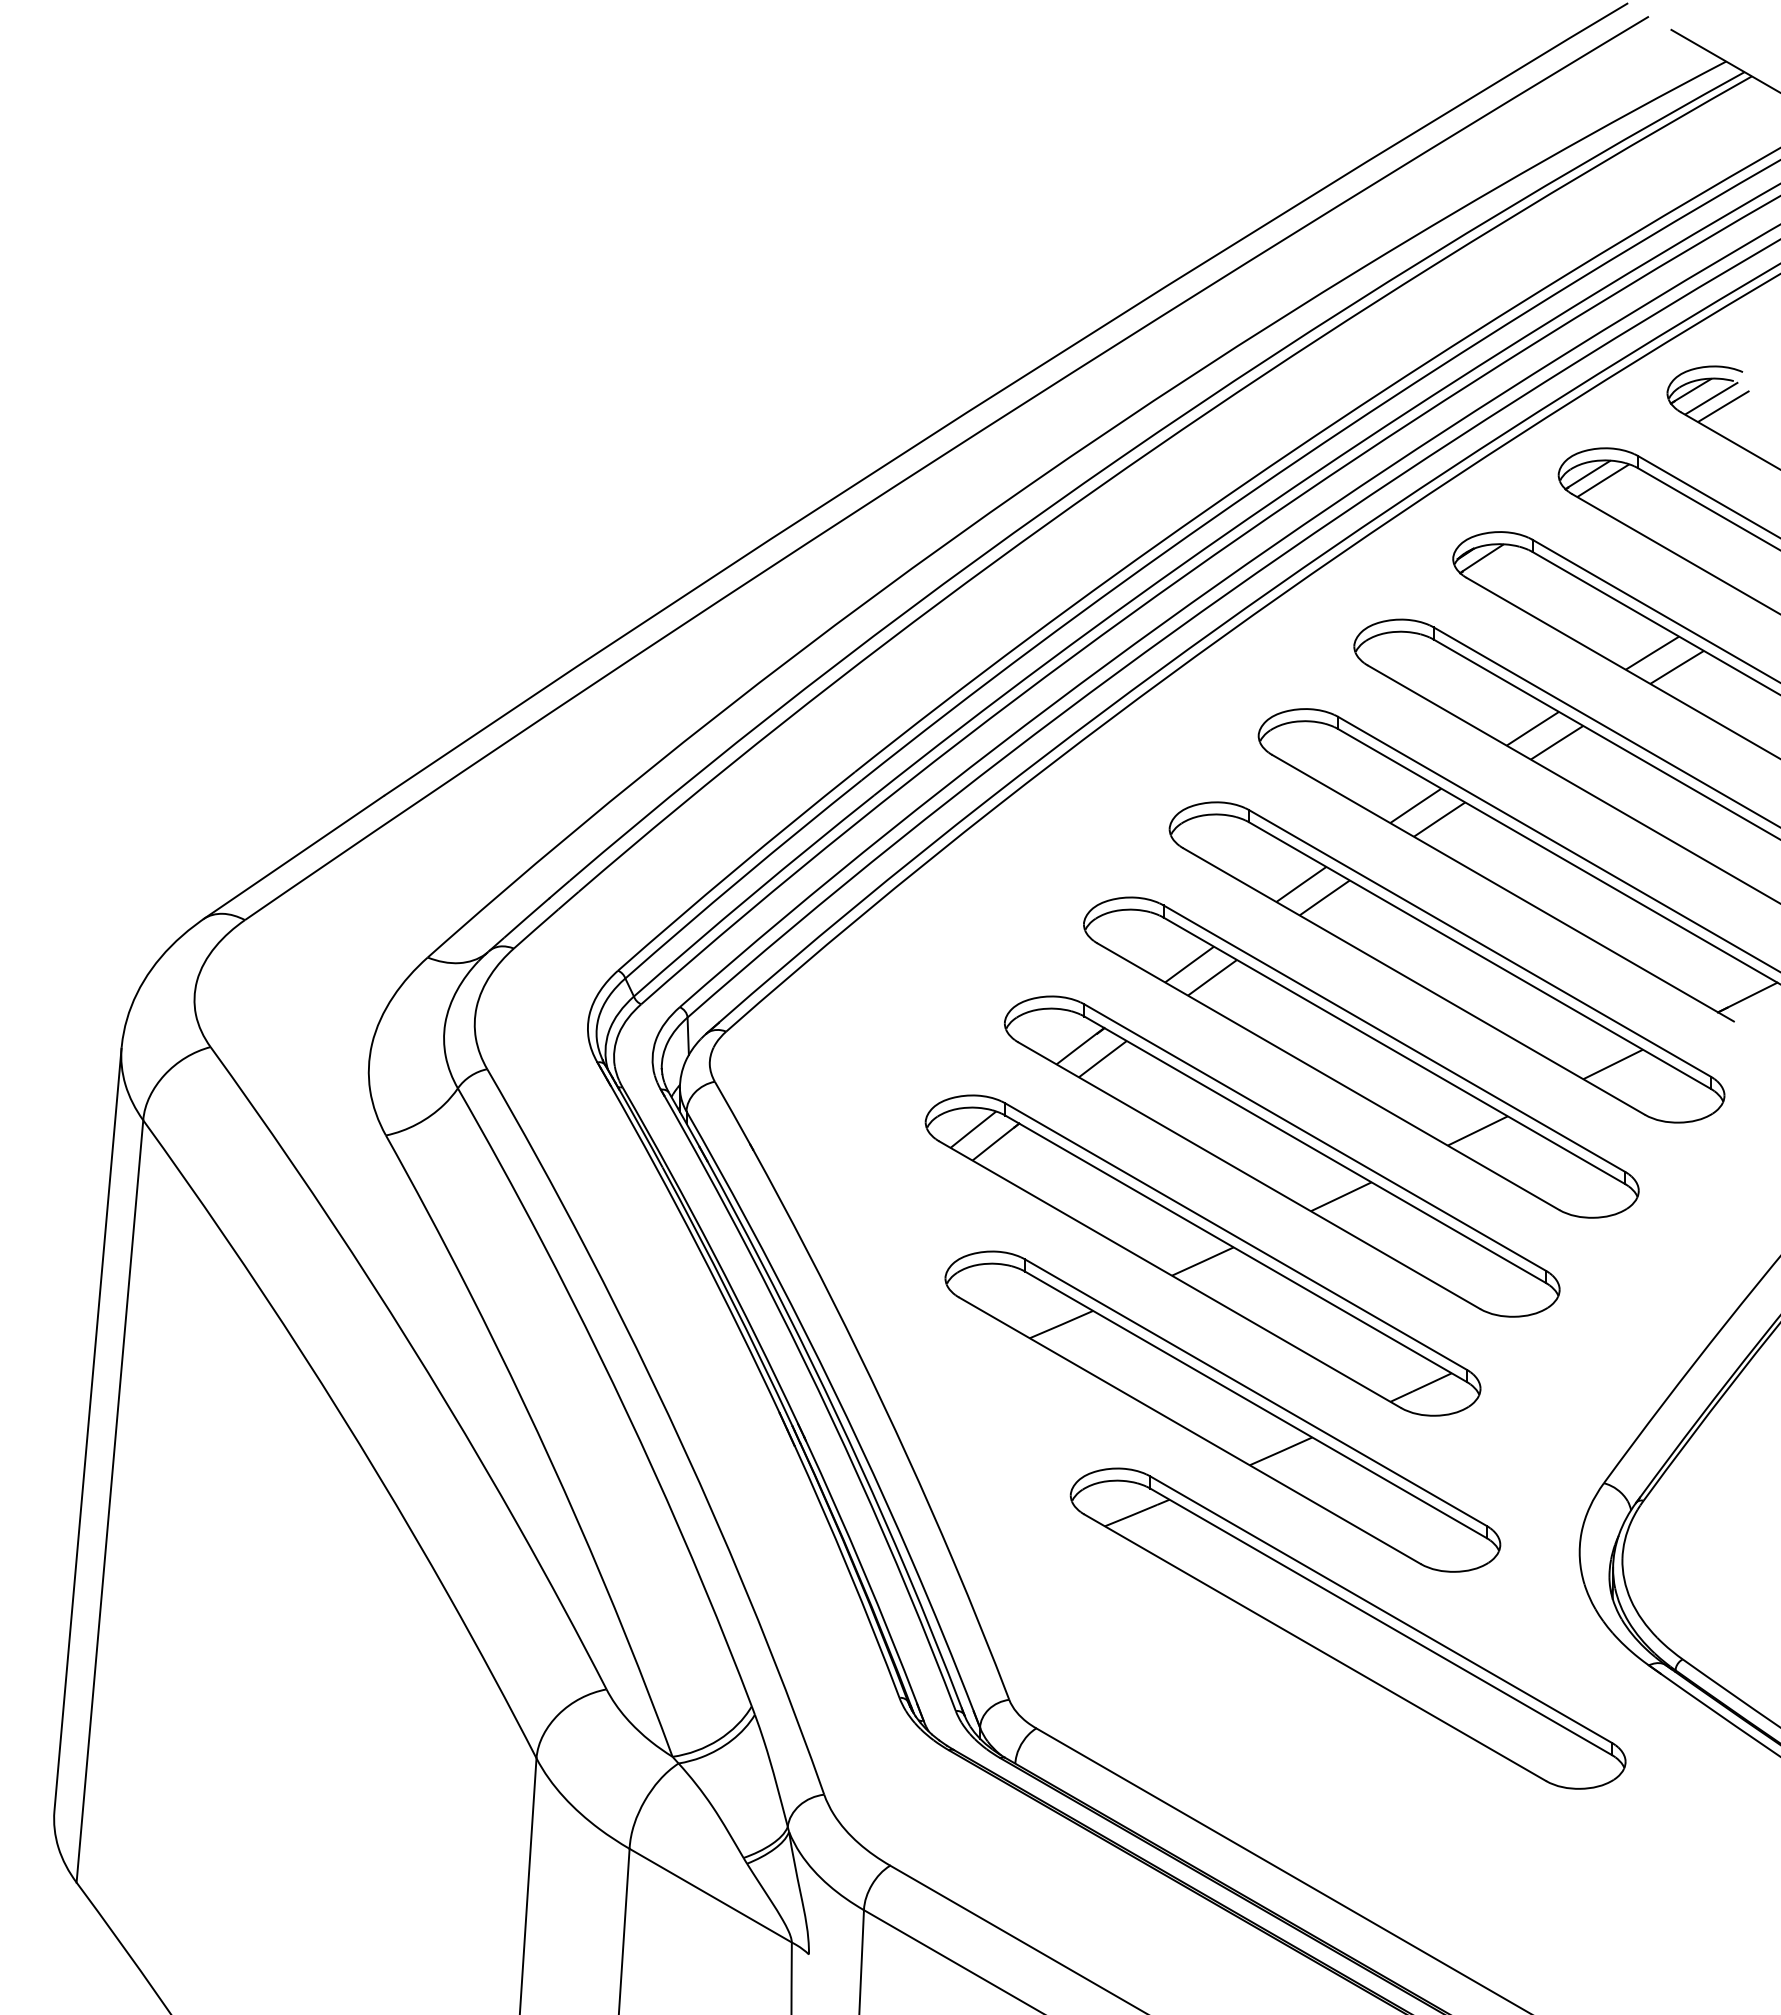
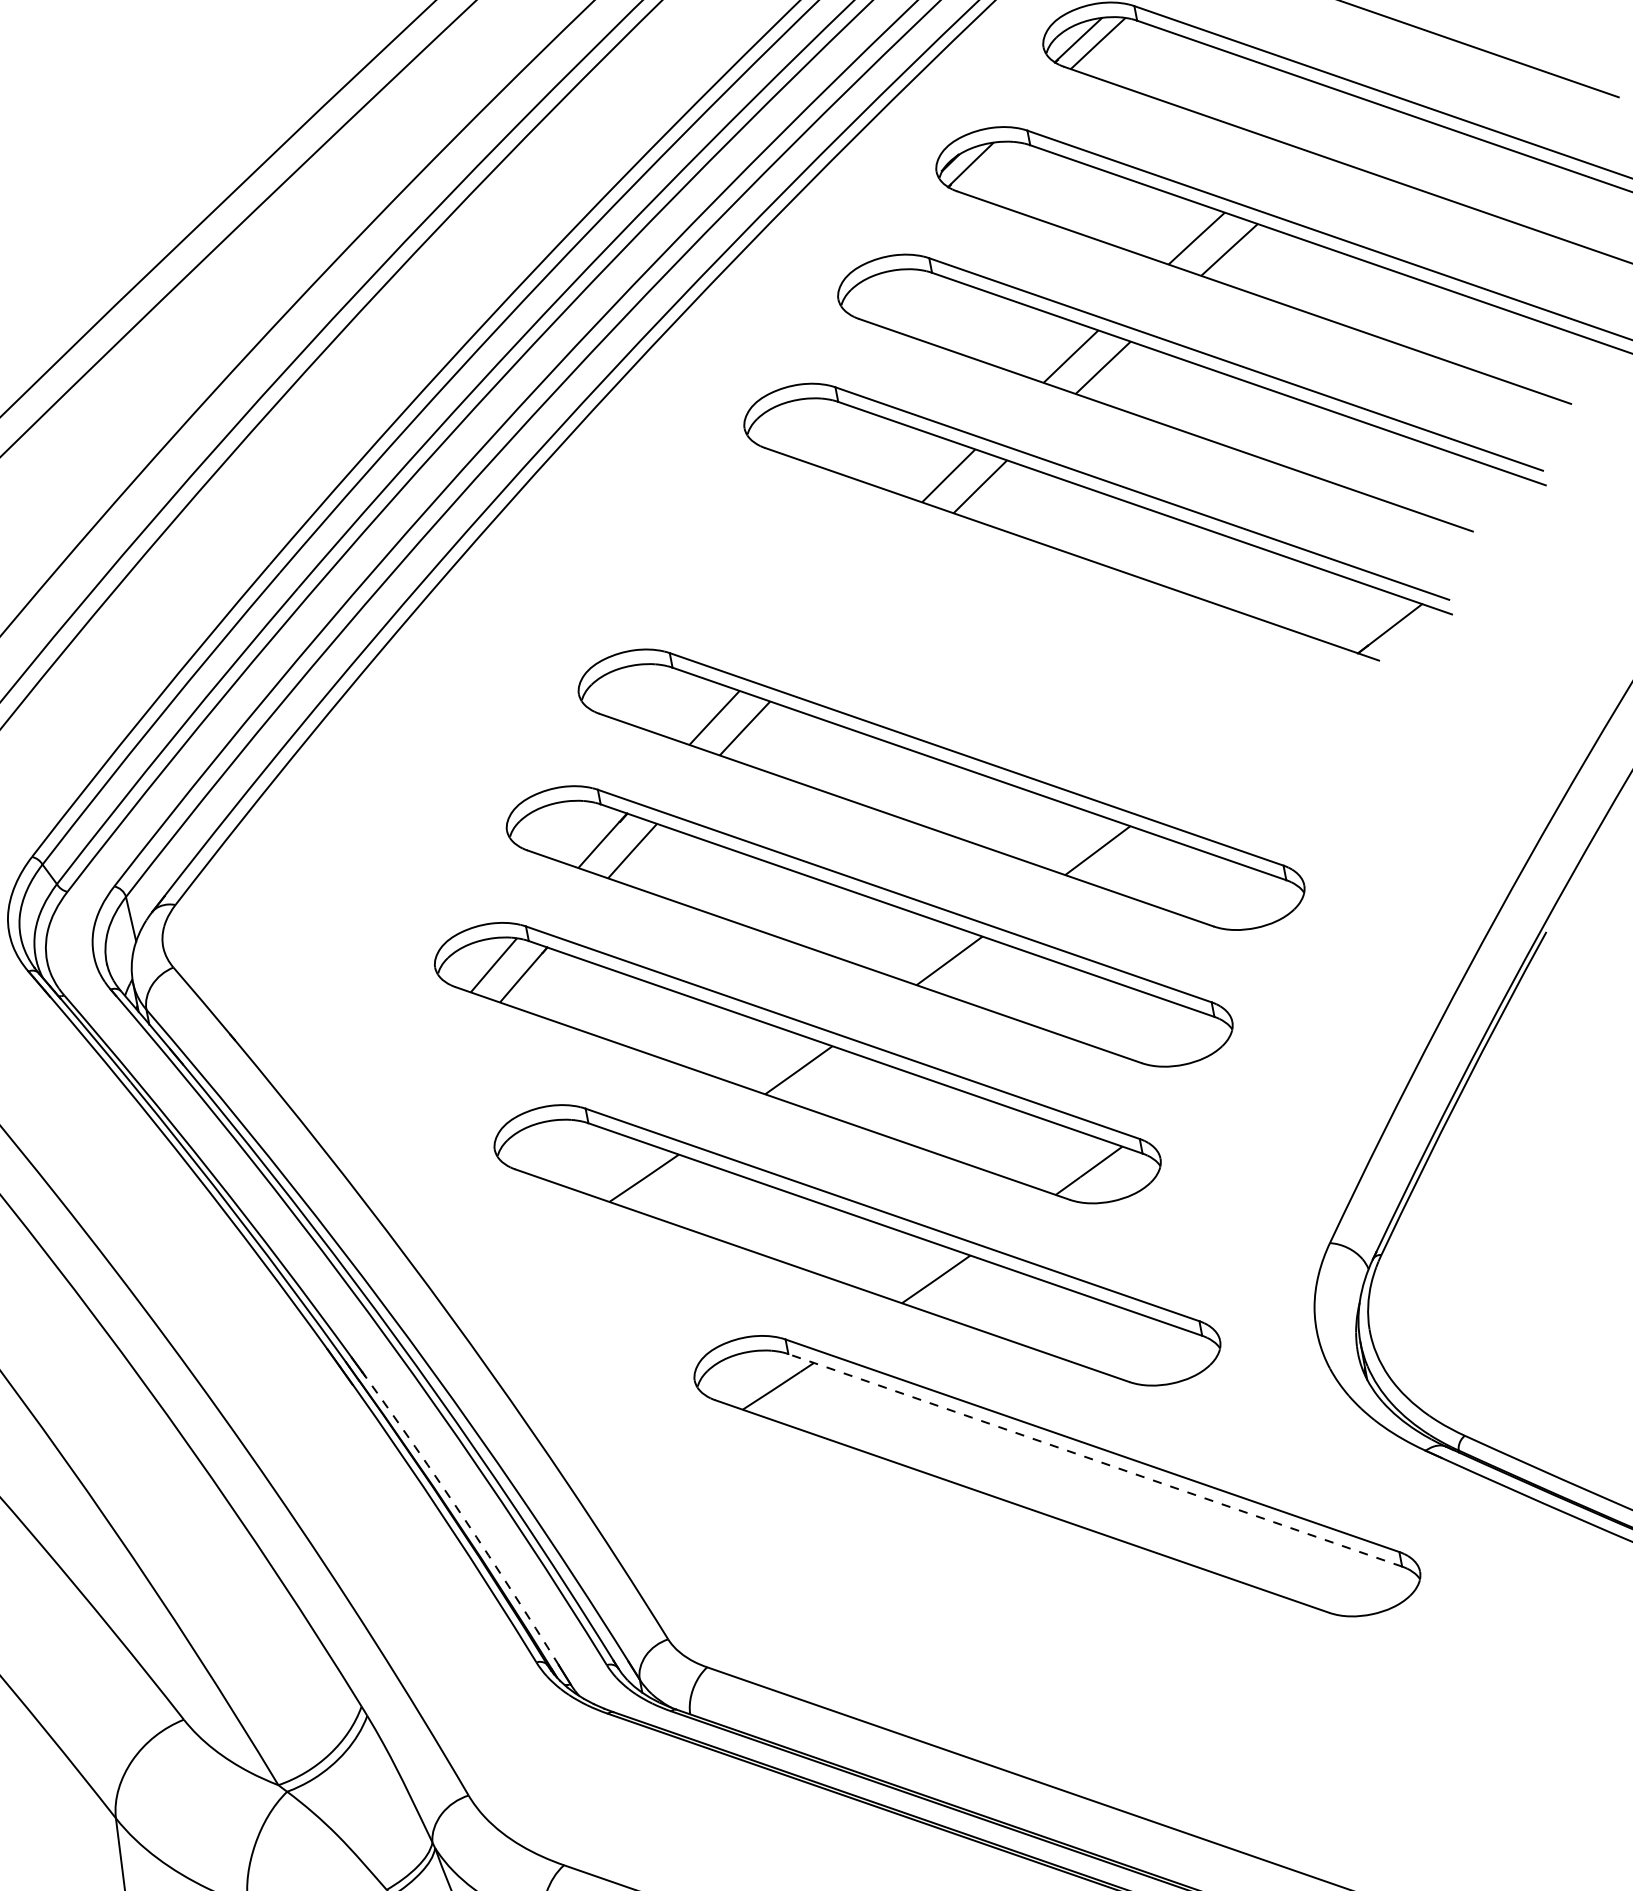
part: (1446, 962) -> (1021, 656), removed
arc: (863, 1571) -> (464, 1519), solid -> dashed
line: (1380, 1621) -> (1094, 1460), solid -> dashed

